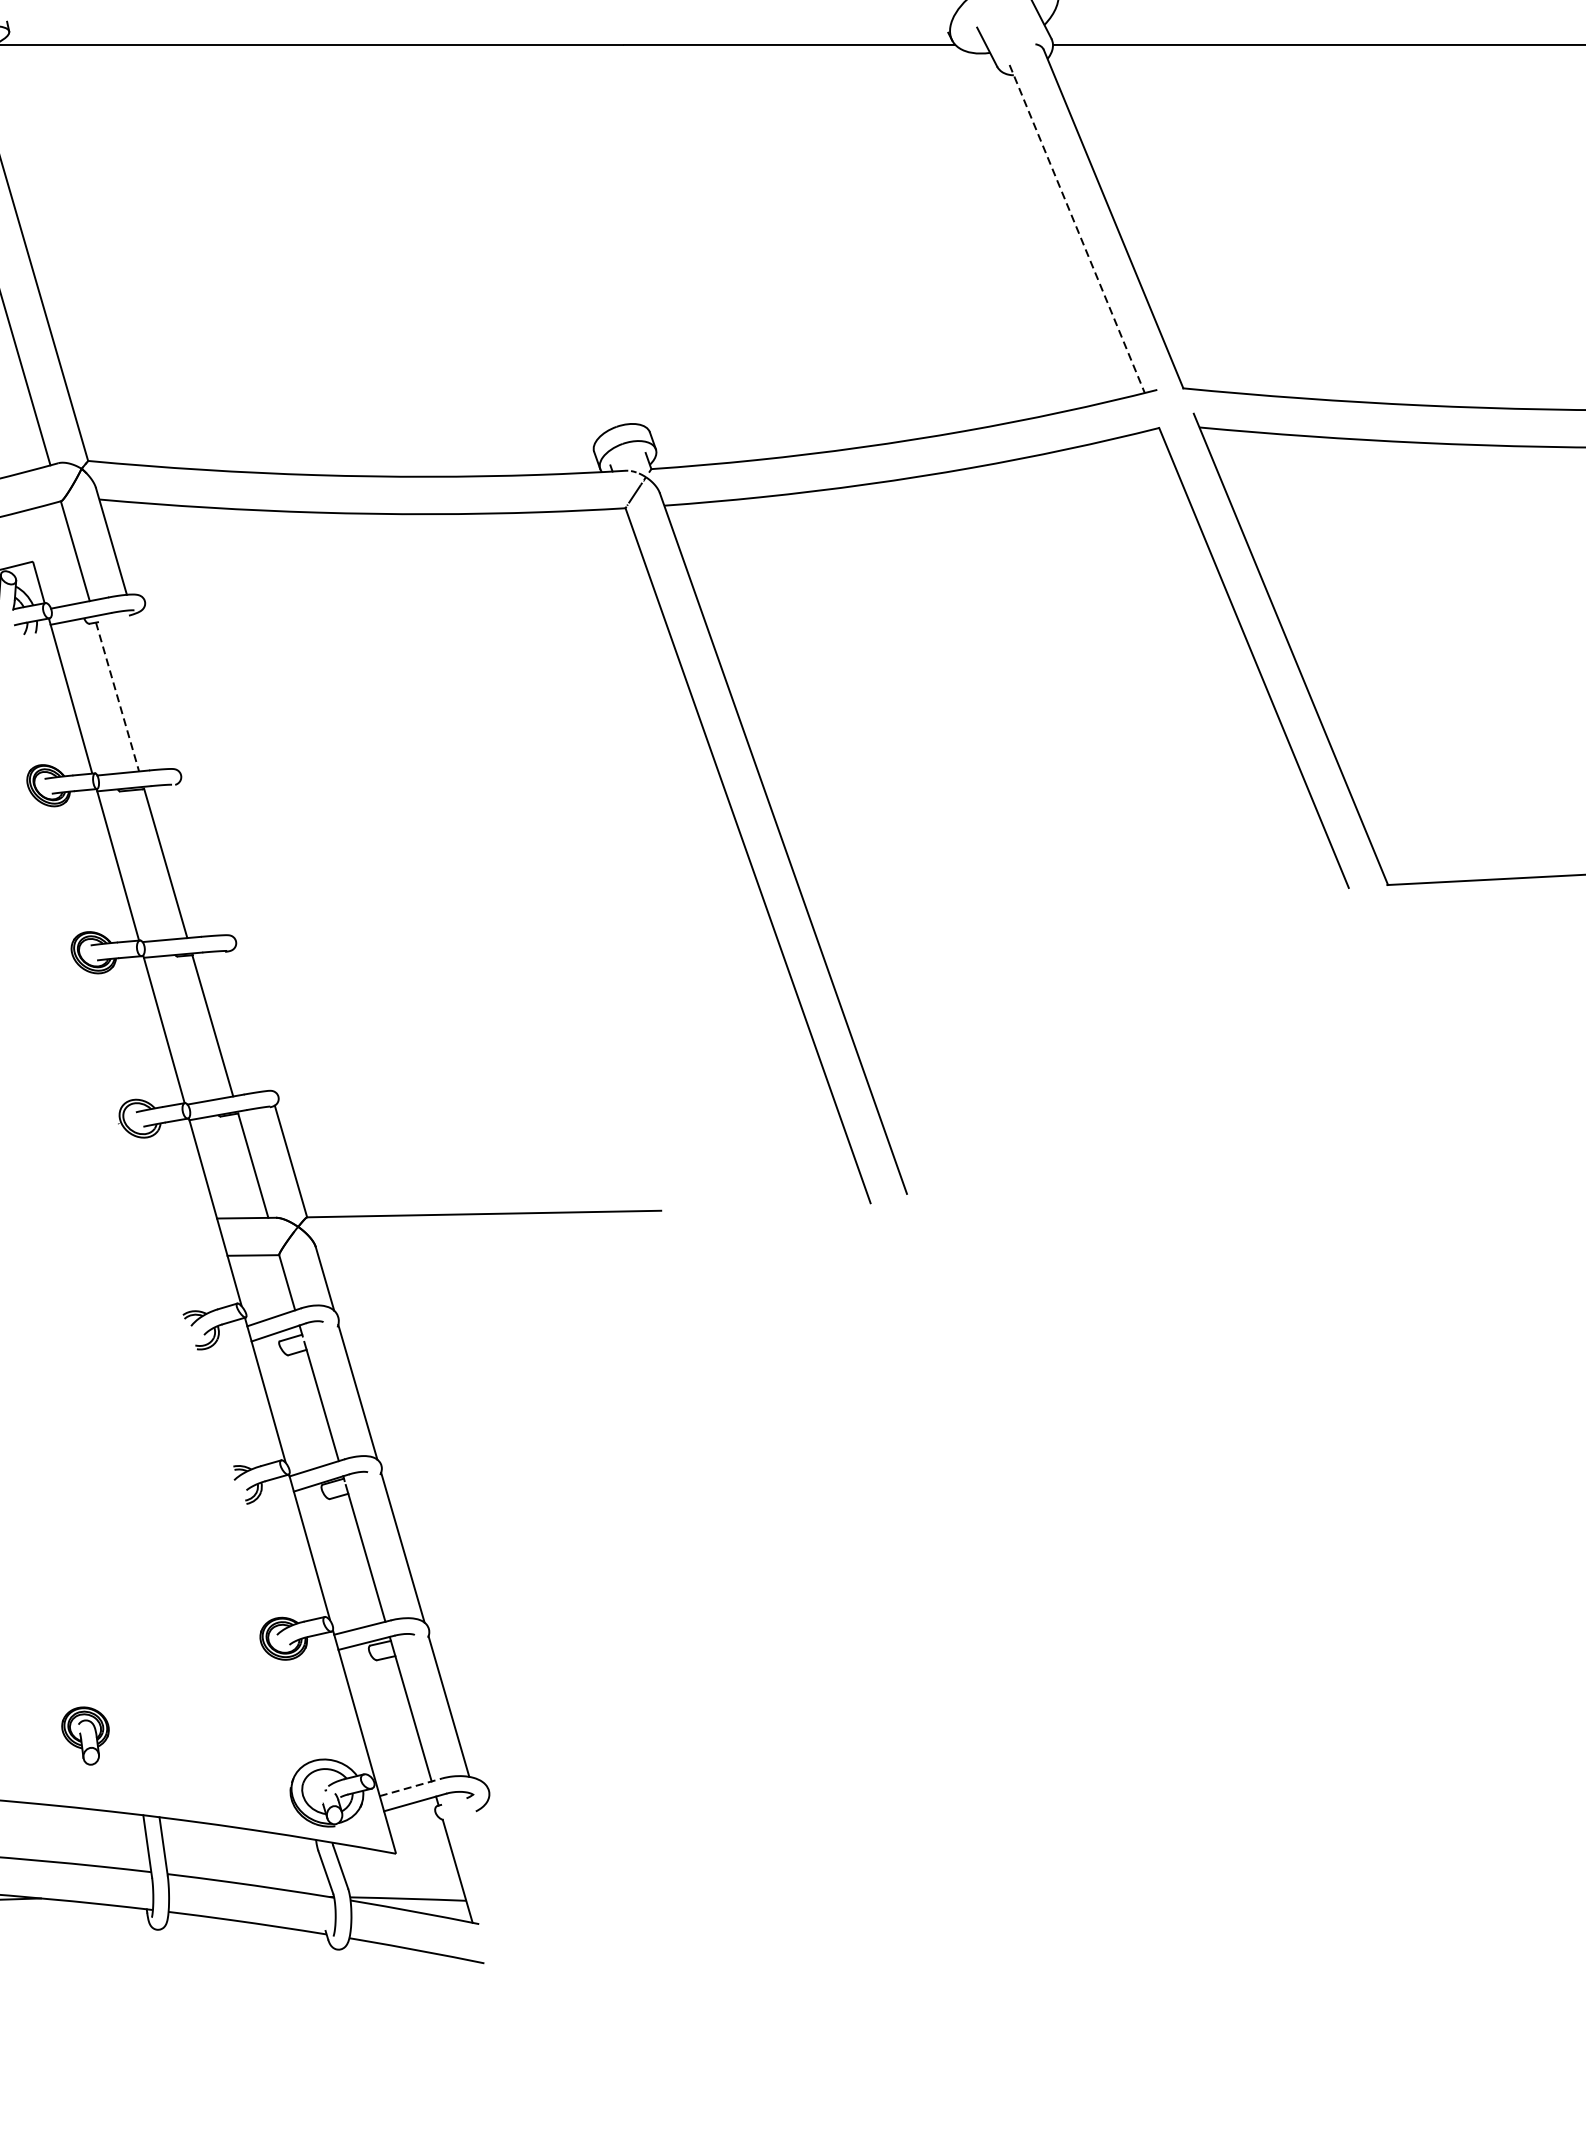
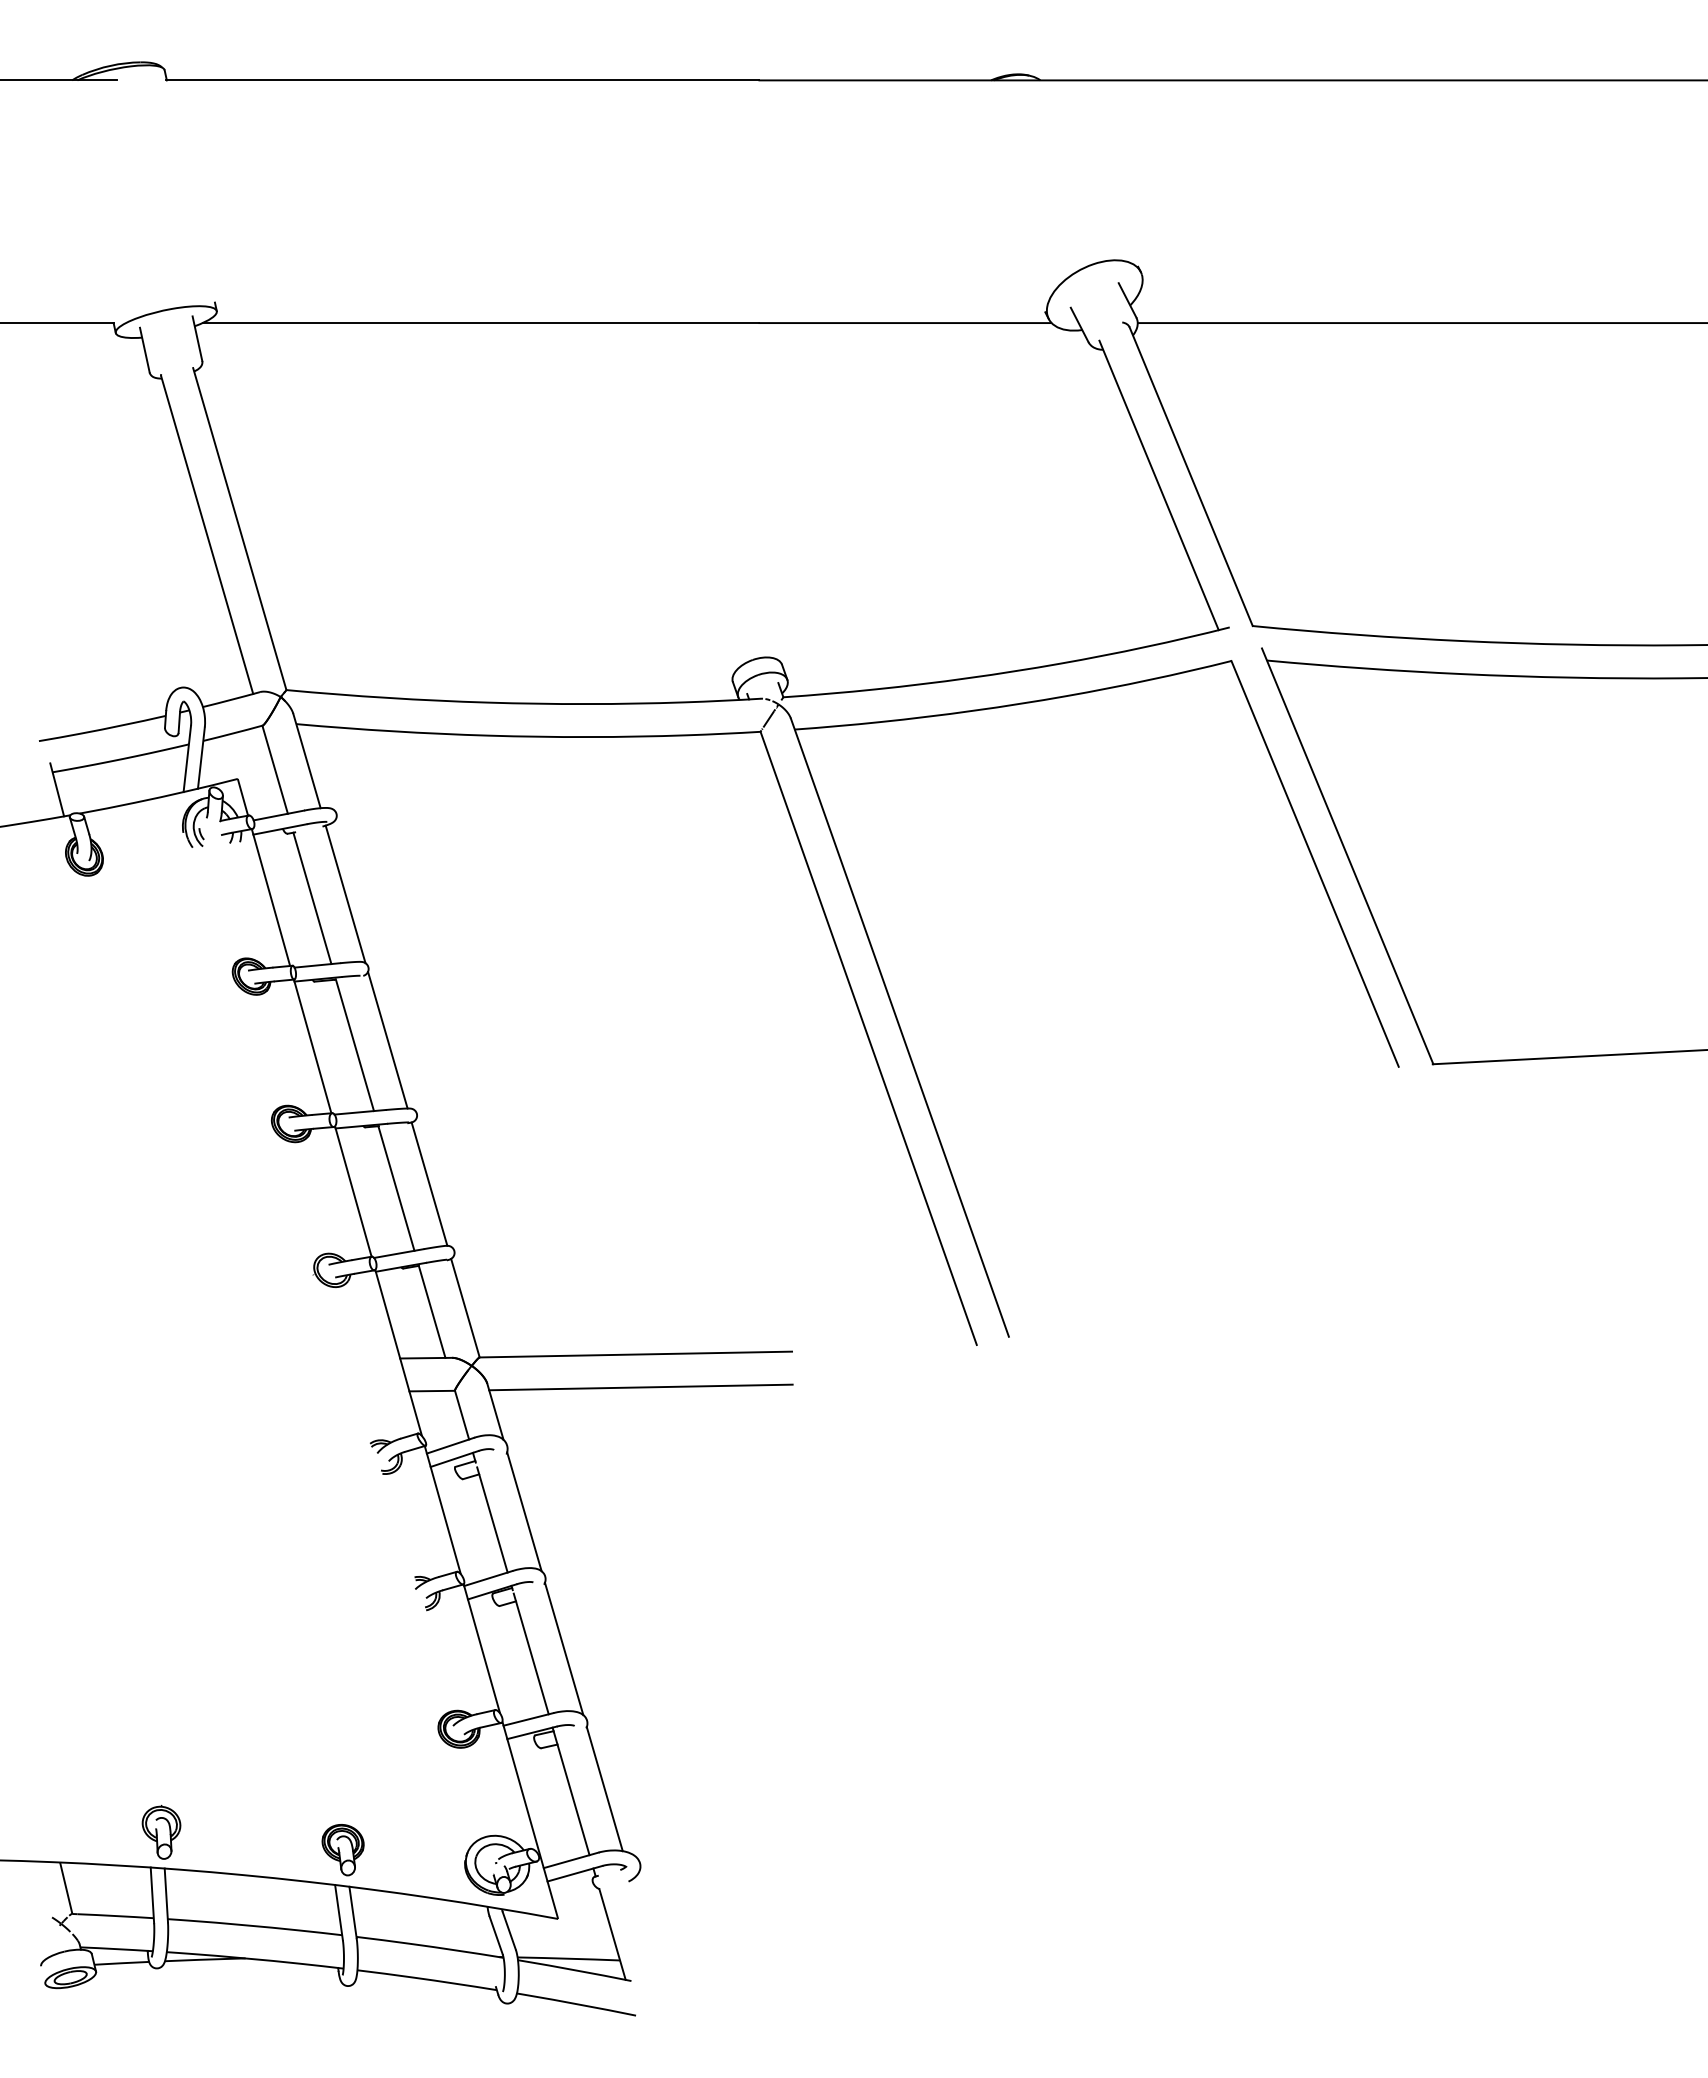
line: (1077, 229) -> (1159, 485), dashed -> solid
line: (155, 692) -> (345, 894), added
line: (117, 697) -> (312, 898), dashed -> solid
line: (202, 856) -> (387, 1039), added
line: (250, 1020) -> (429, 1183), added
line: (489, 1251) -> (640, 1387), added
part: (84, 1736) -> (342, 1850), moved
line: (411, 1787) -> (571, 1860), dashed -> solid

